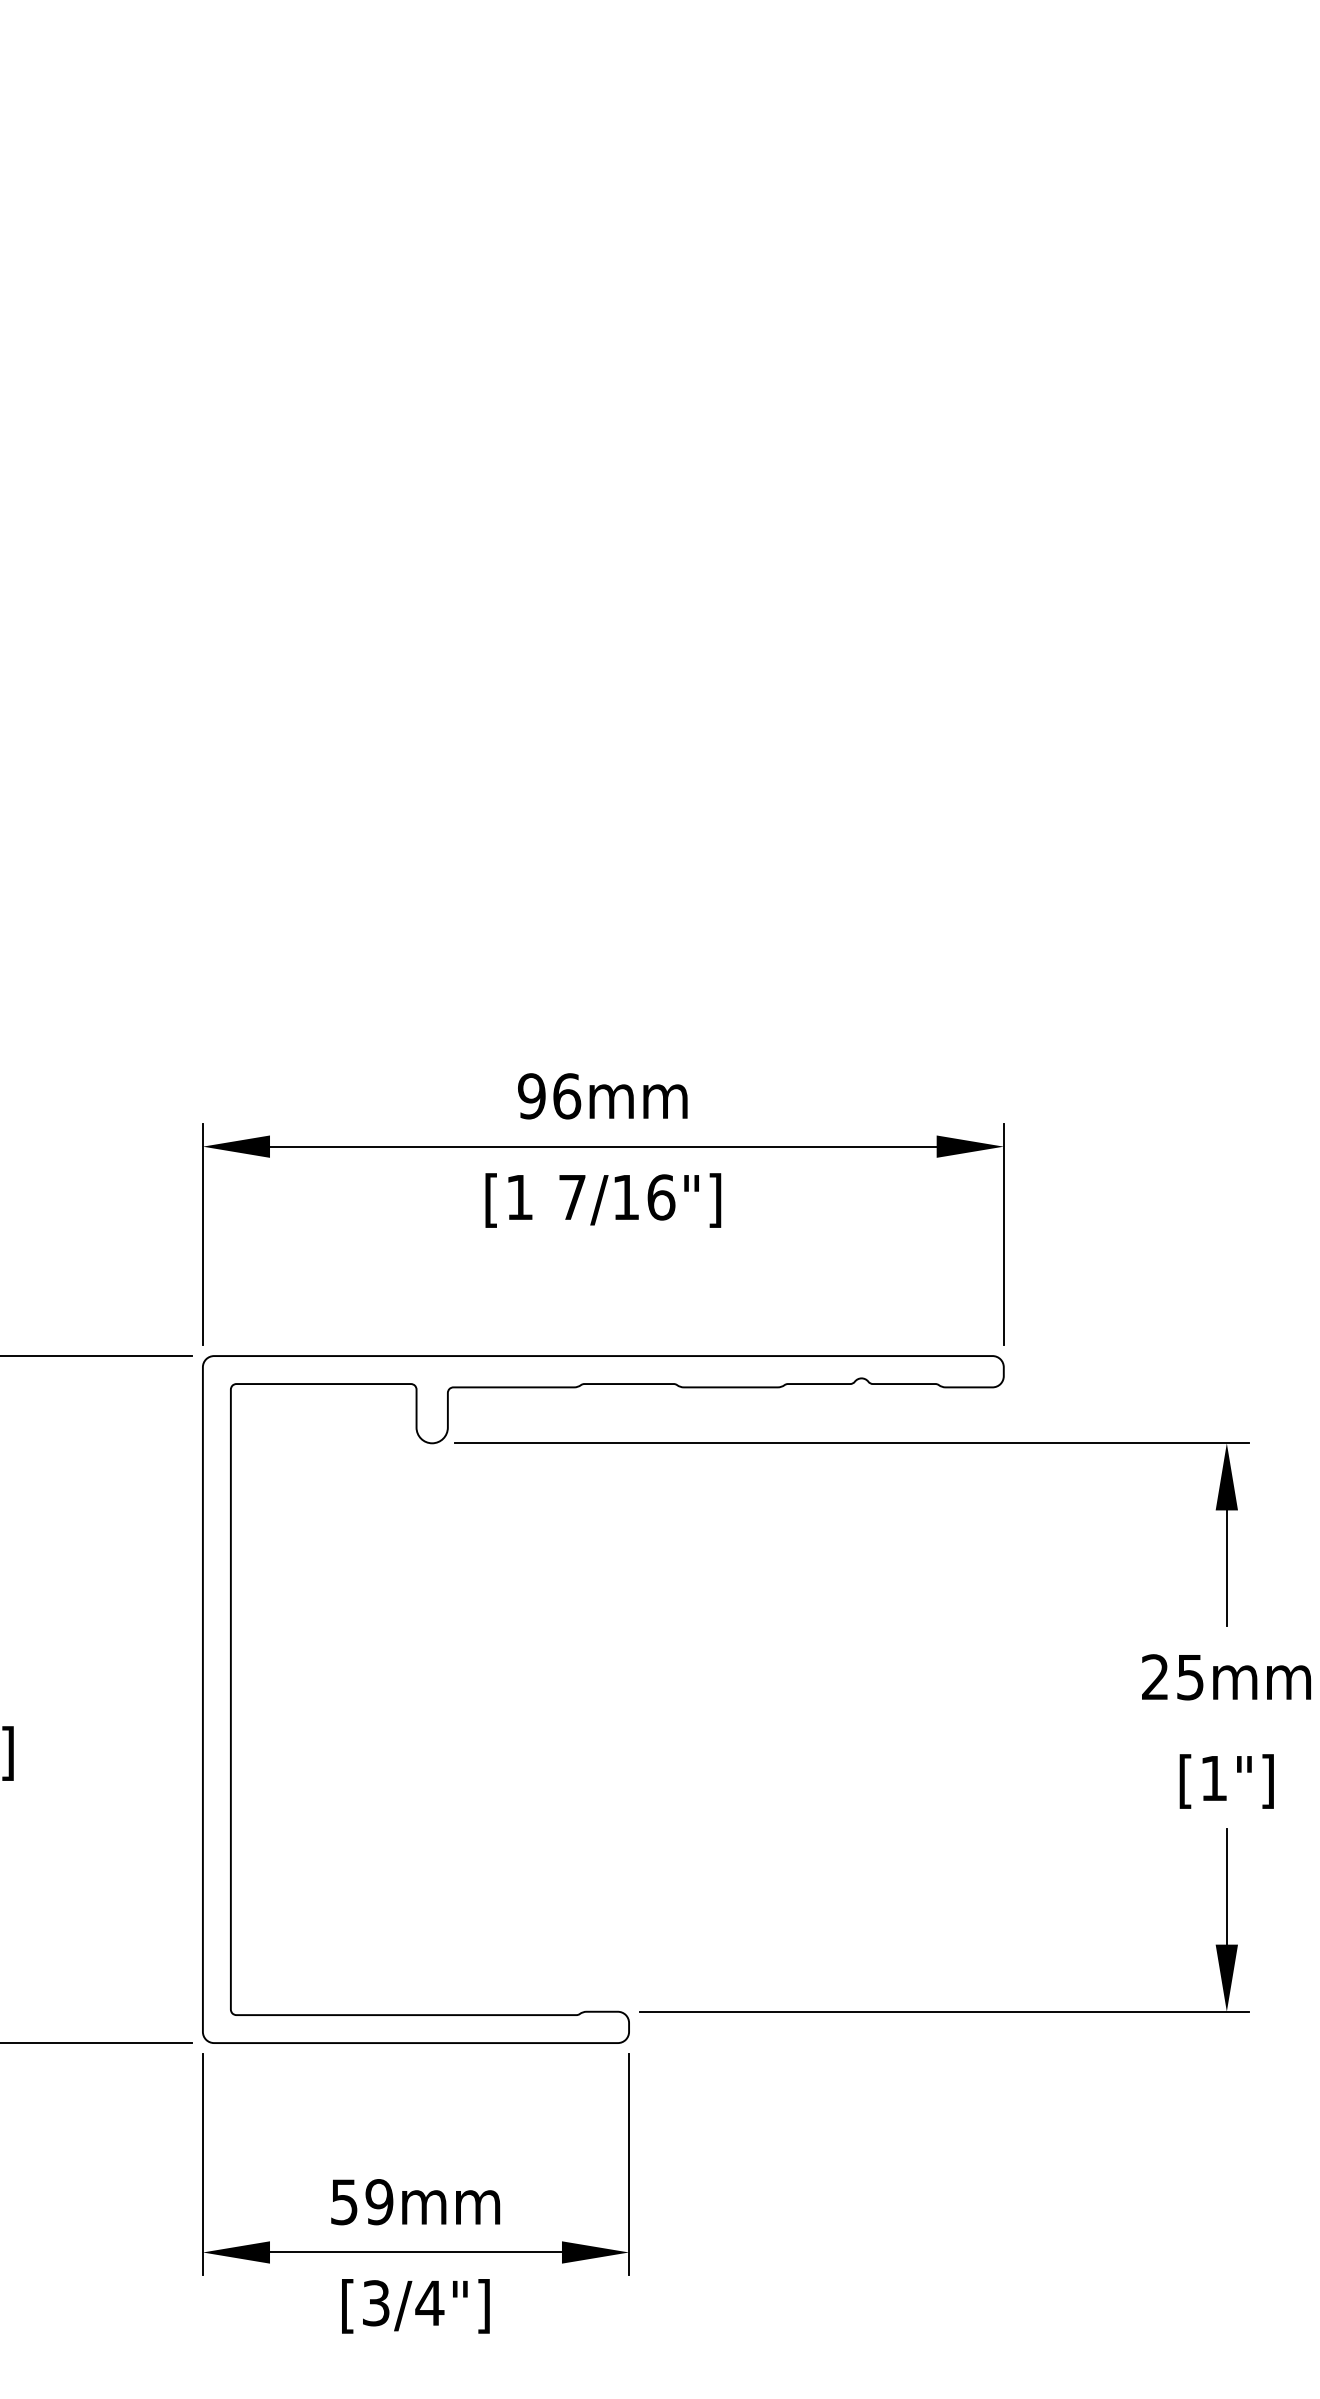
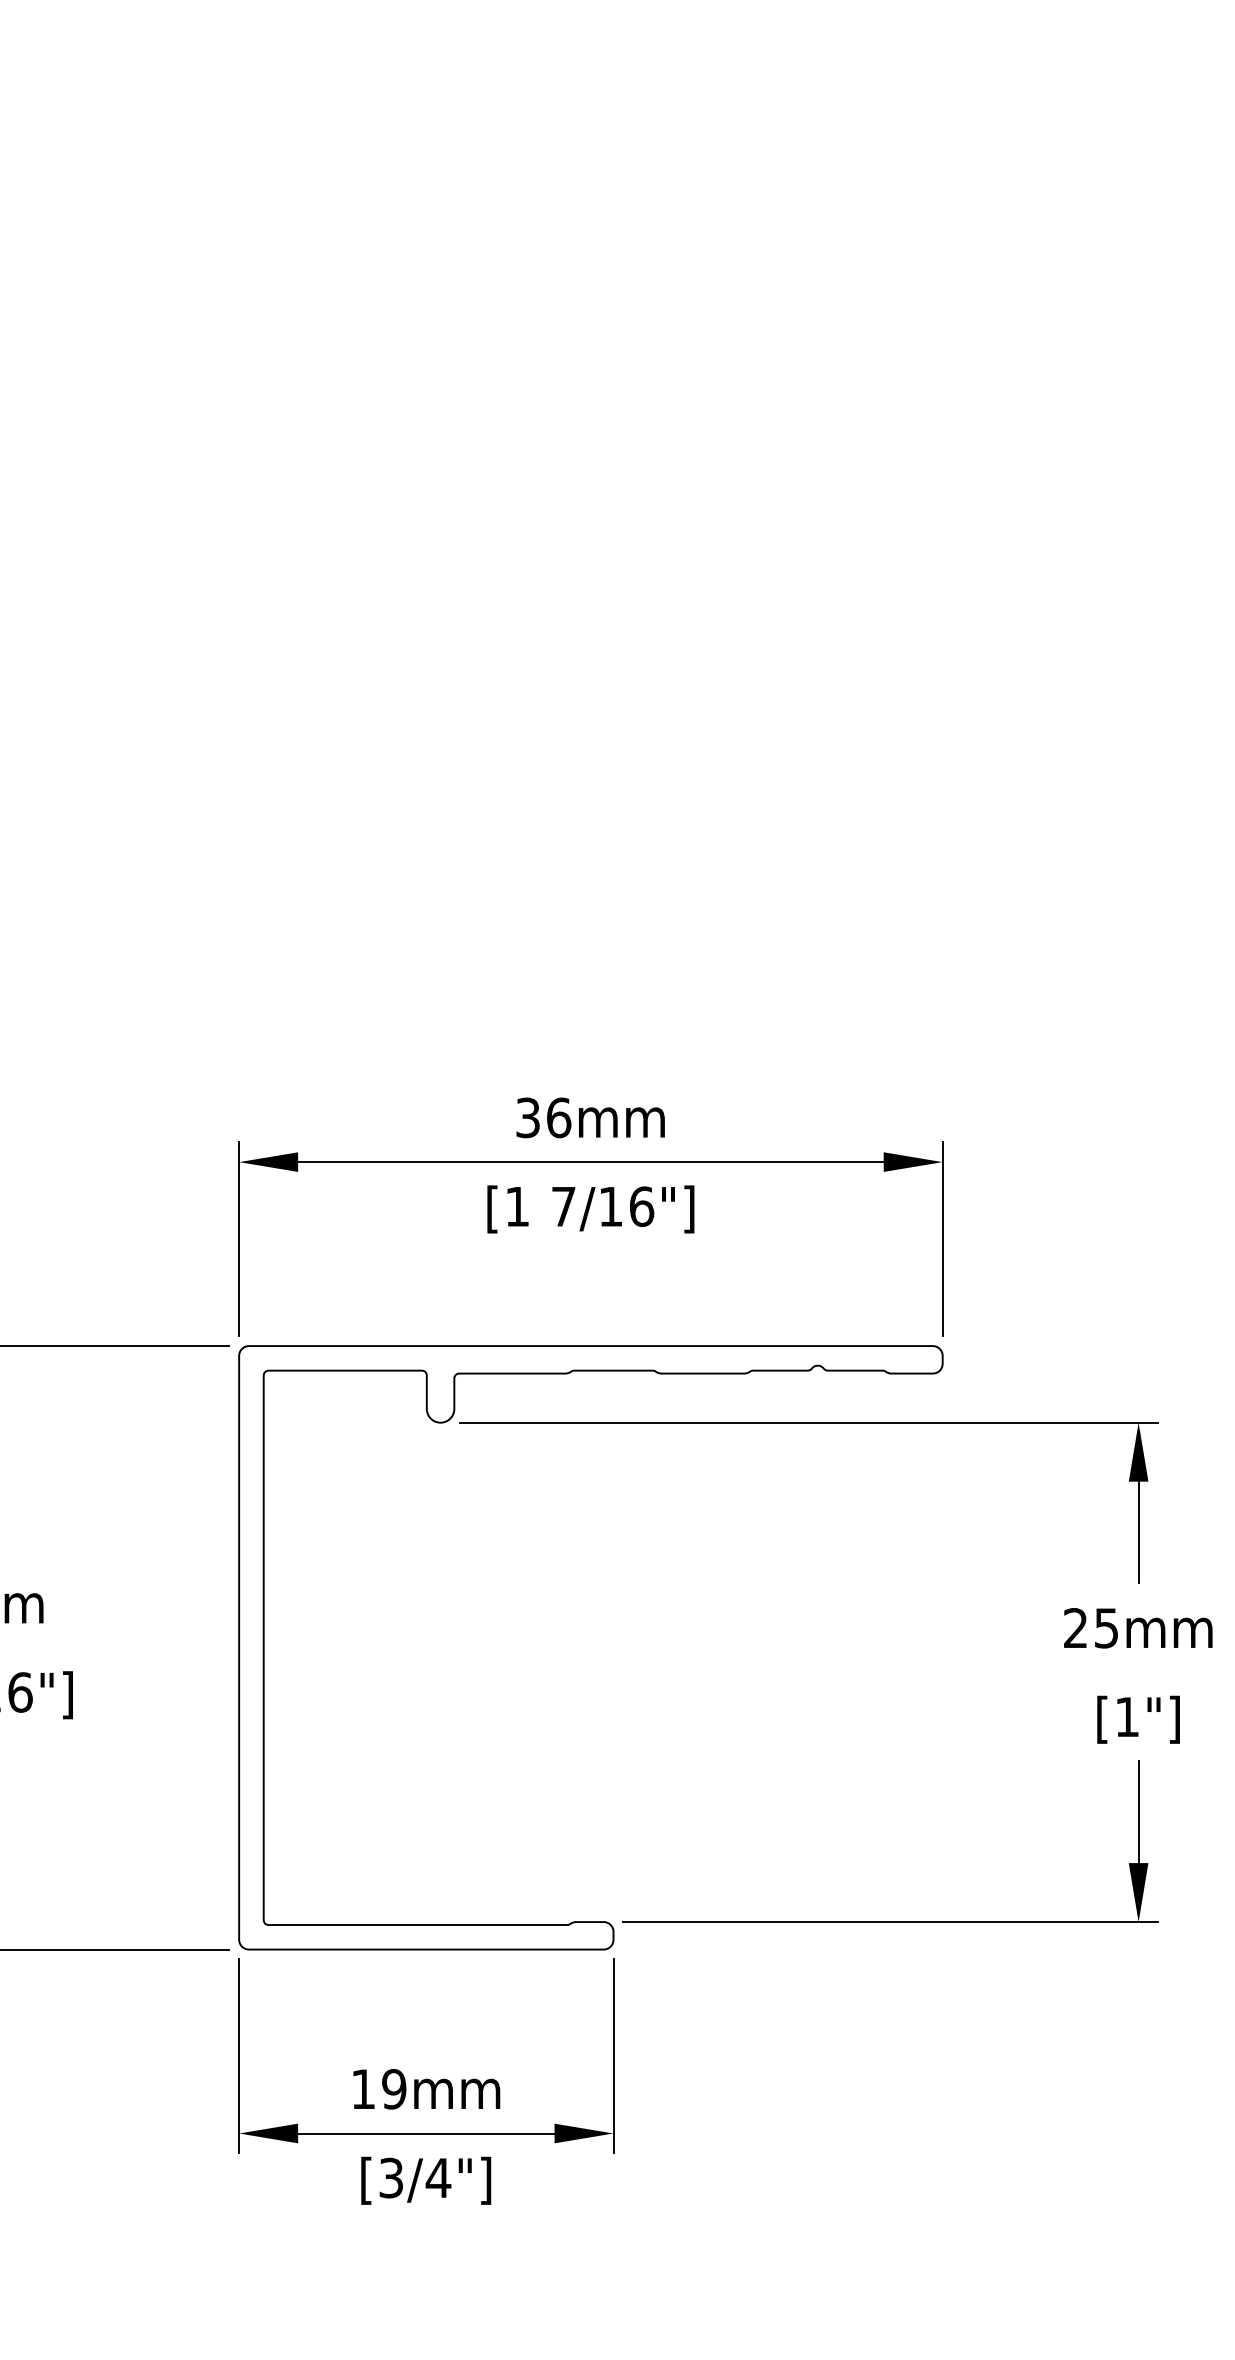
text: (532, 1095) -> (528, 1117), 96mm -> 36mm
text: (343, 2202) -> (362, 2089), 59mm -> 19mm

